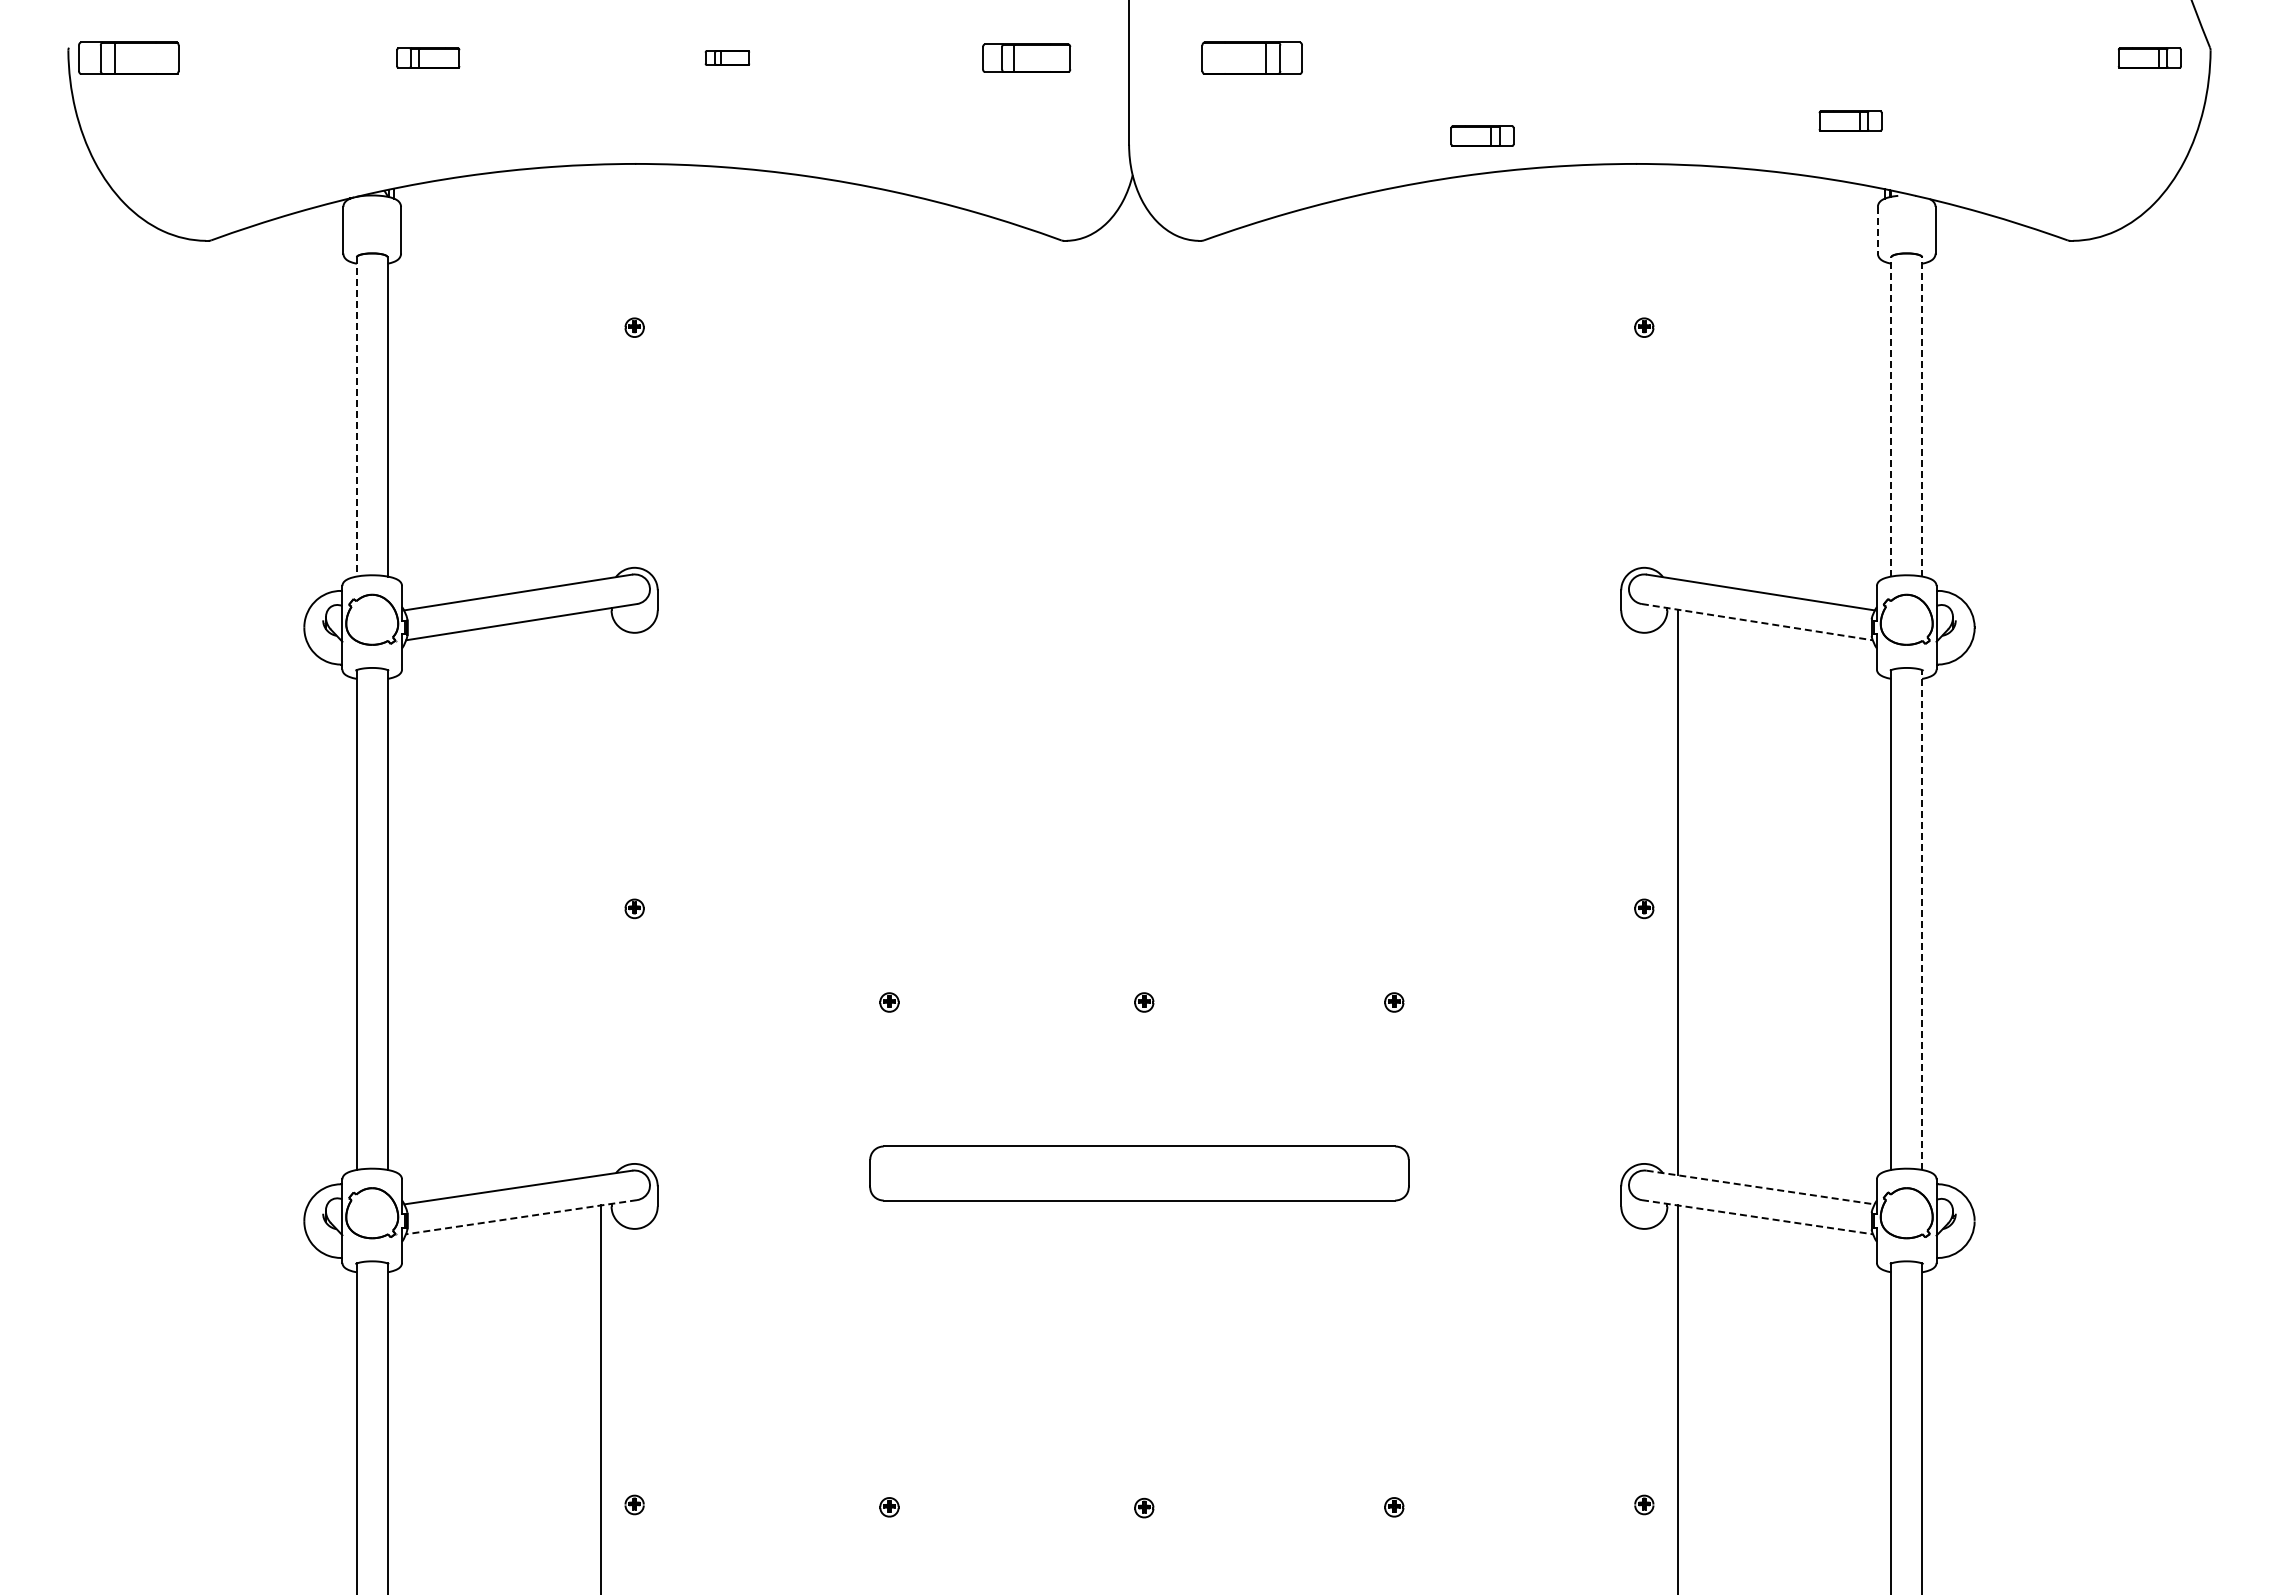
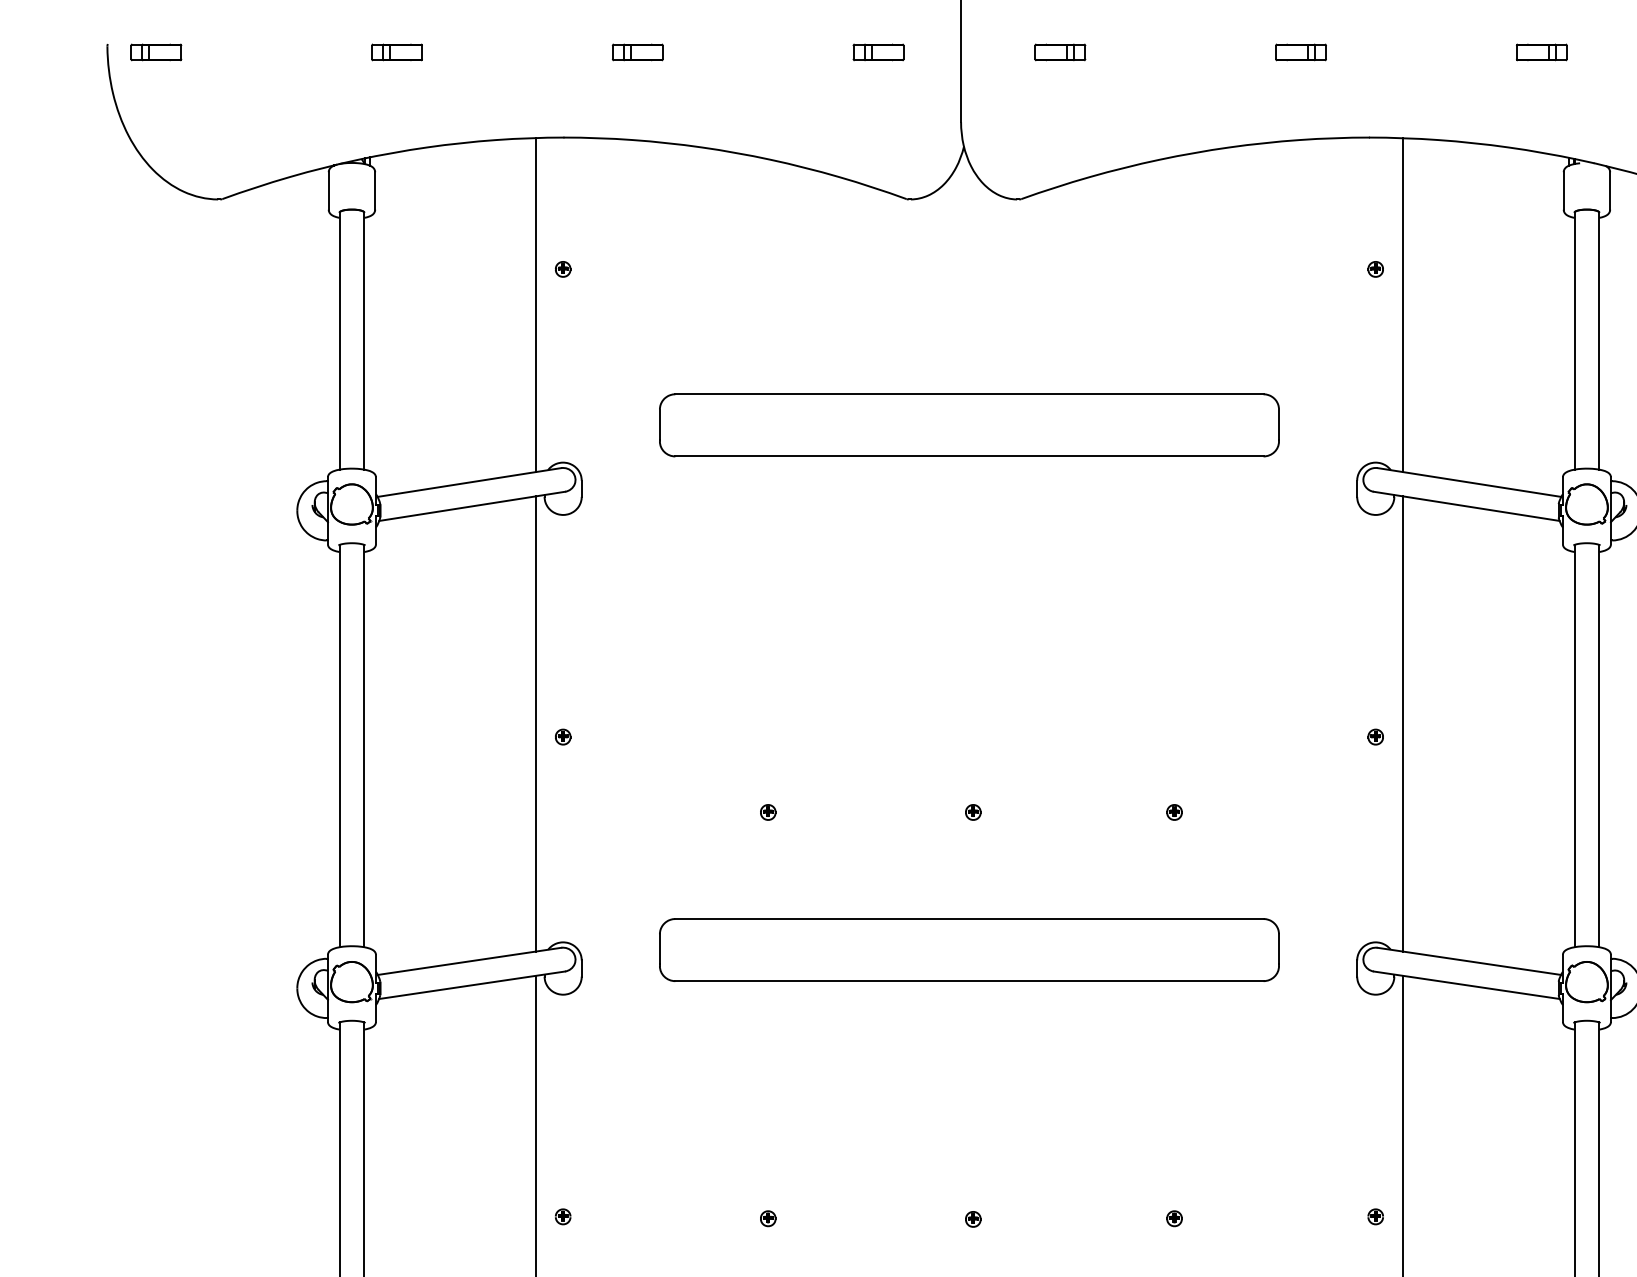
part: (129, 57) -> (156, 51), size x0.62
part: (727, 57) -> (637, 51), size x1.43
part: (1026, 57) -> (878, 51), size x0.71
part: (1252, 57) -> (1060, 51), size x0.62
part: (1850, 120) -> (1541, 51), moved
part: (1482, 135) -> (1301, 51), moved
line: (1877, 230) -> (1563, 191), dashed -> solid
line: (601, 371) -> (536, 304), added
line: (1677, 371) -> (1402, 304), added
line: (356, 416) -> (339, 340), dashed -> solid
line: (1891, 416) -> (1574, 340), dashed -> solid
line: (1922, 416) -> (1599, 340), dashed -> solid
part: (1139, 521) -> (969, 425), added
line: (1757, 622) -> (1466, 506), dashed -> solid
line: (601, 892) -> (536, 723), added
line: (1922, 920) -> (1599, 746), dashed -> solid
part: (1139, 1173) -> (969, 950), size x1.43
line: (1761, 1187) -> (1470, 961), dashed -> solid
line: (521, 1217) -> (472, 985), dashed -> solid
line: (1757, 1217) -> (1466, 985), dashed -> solid

